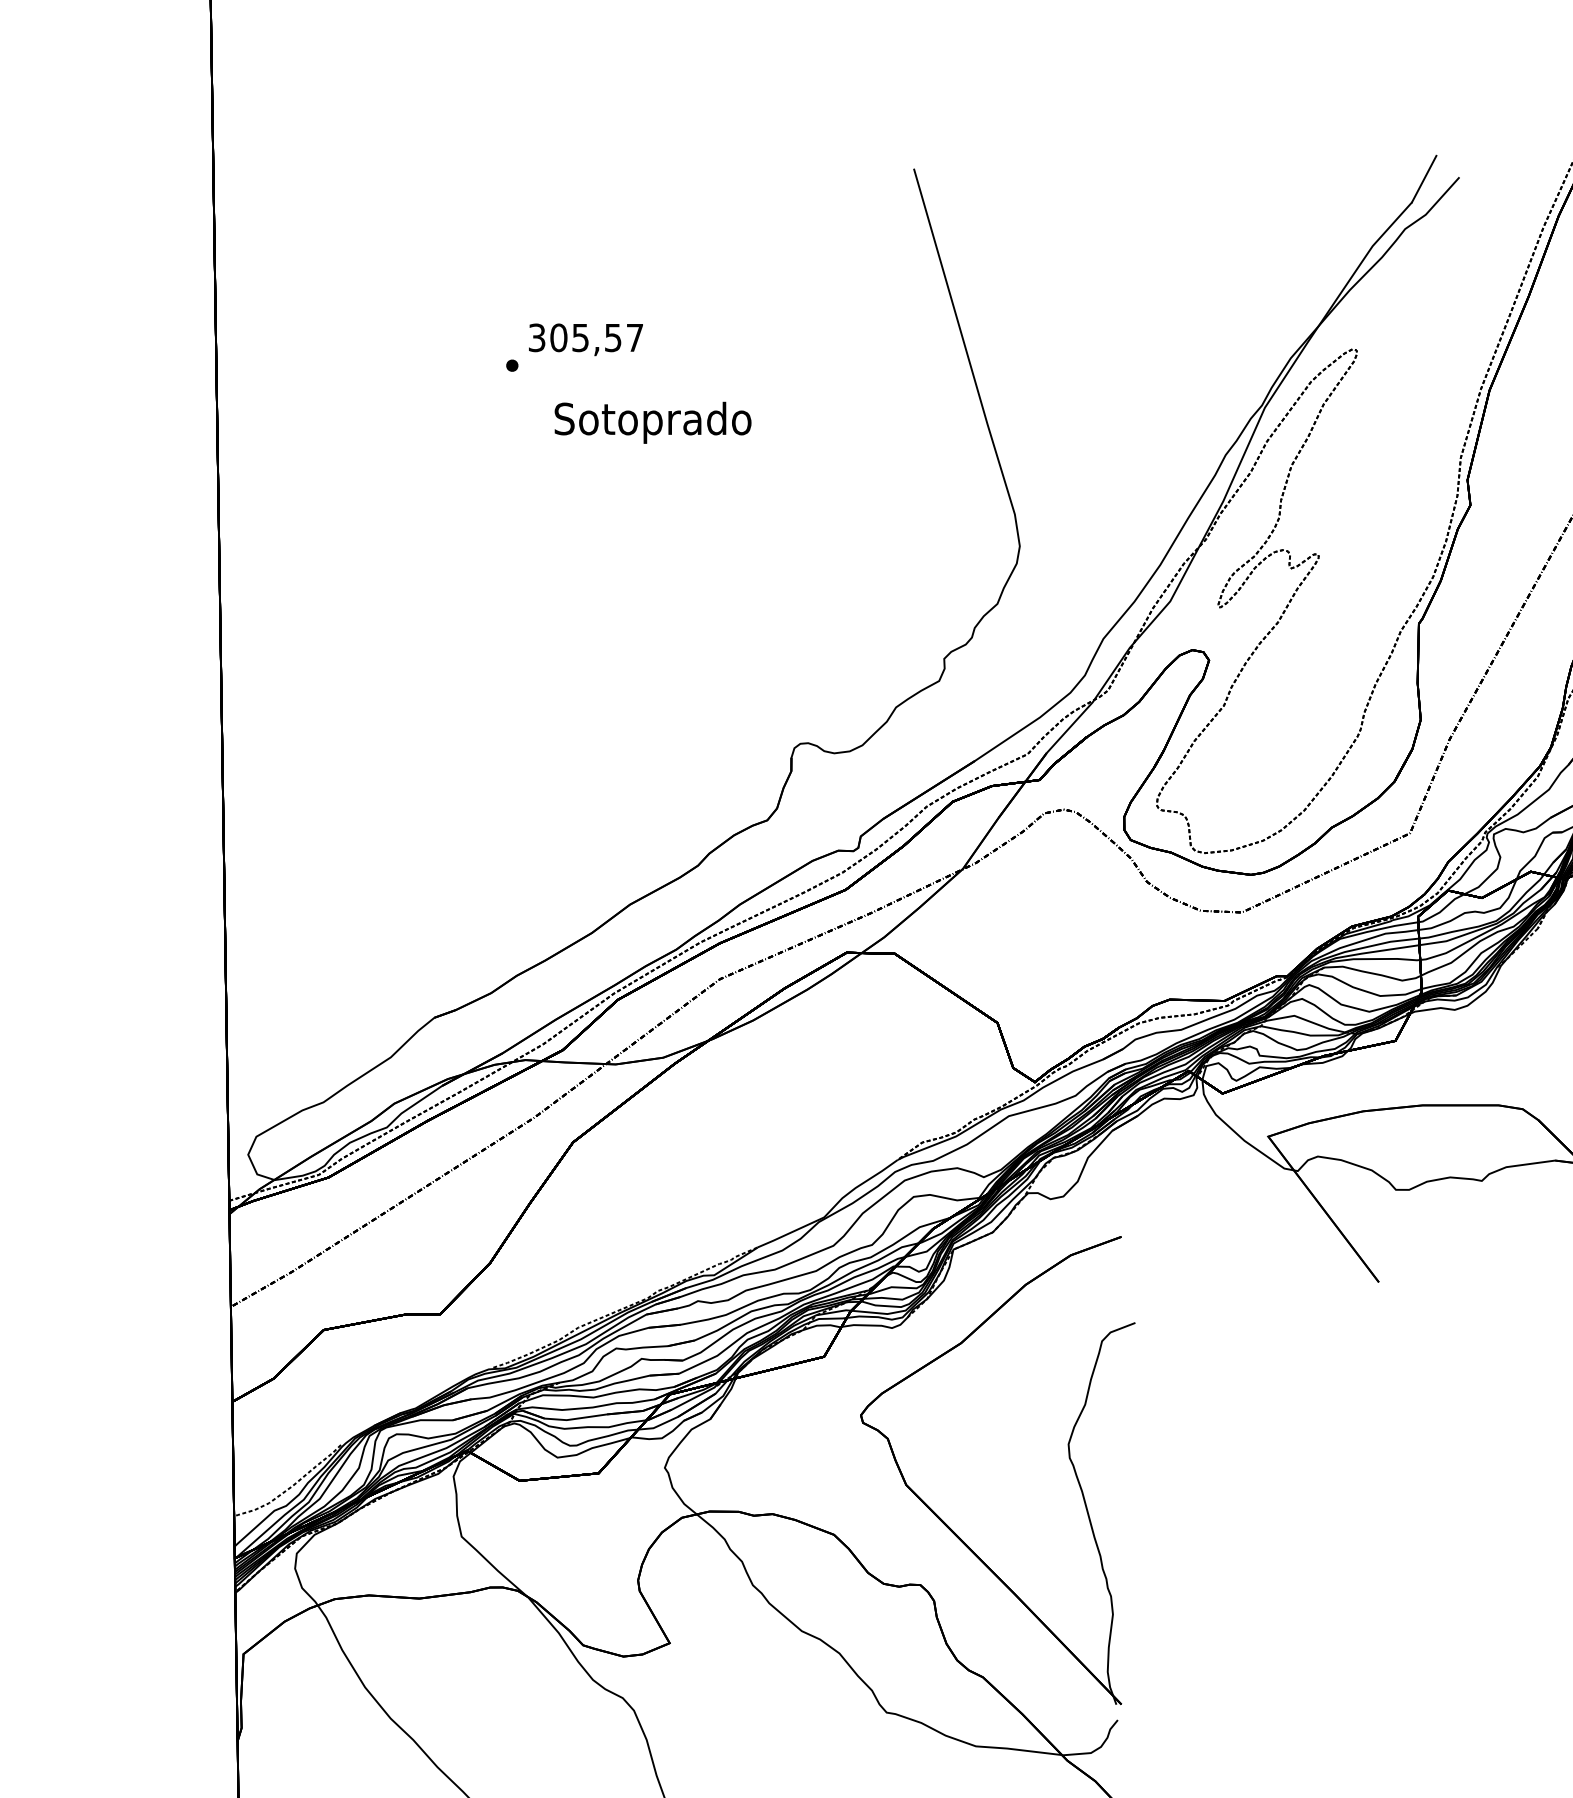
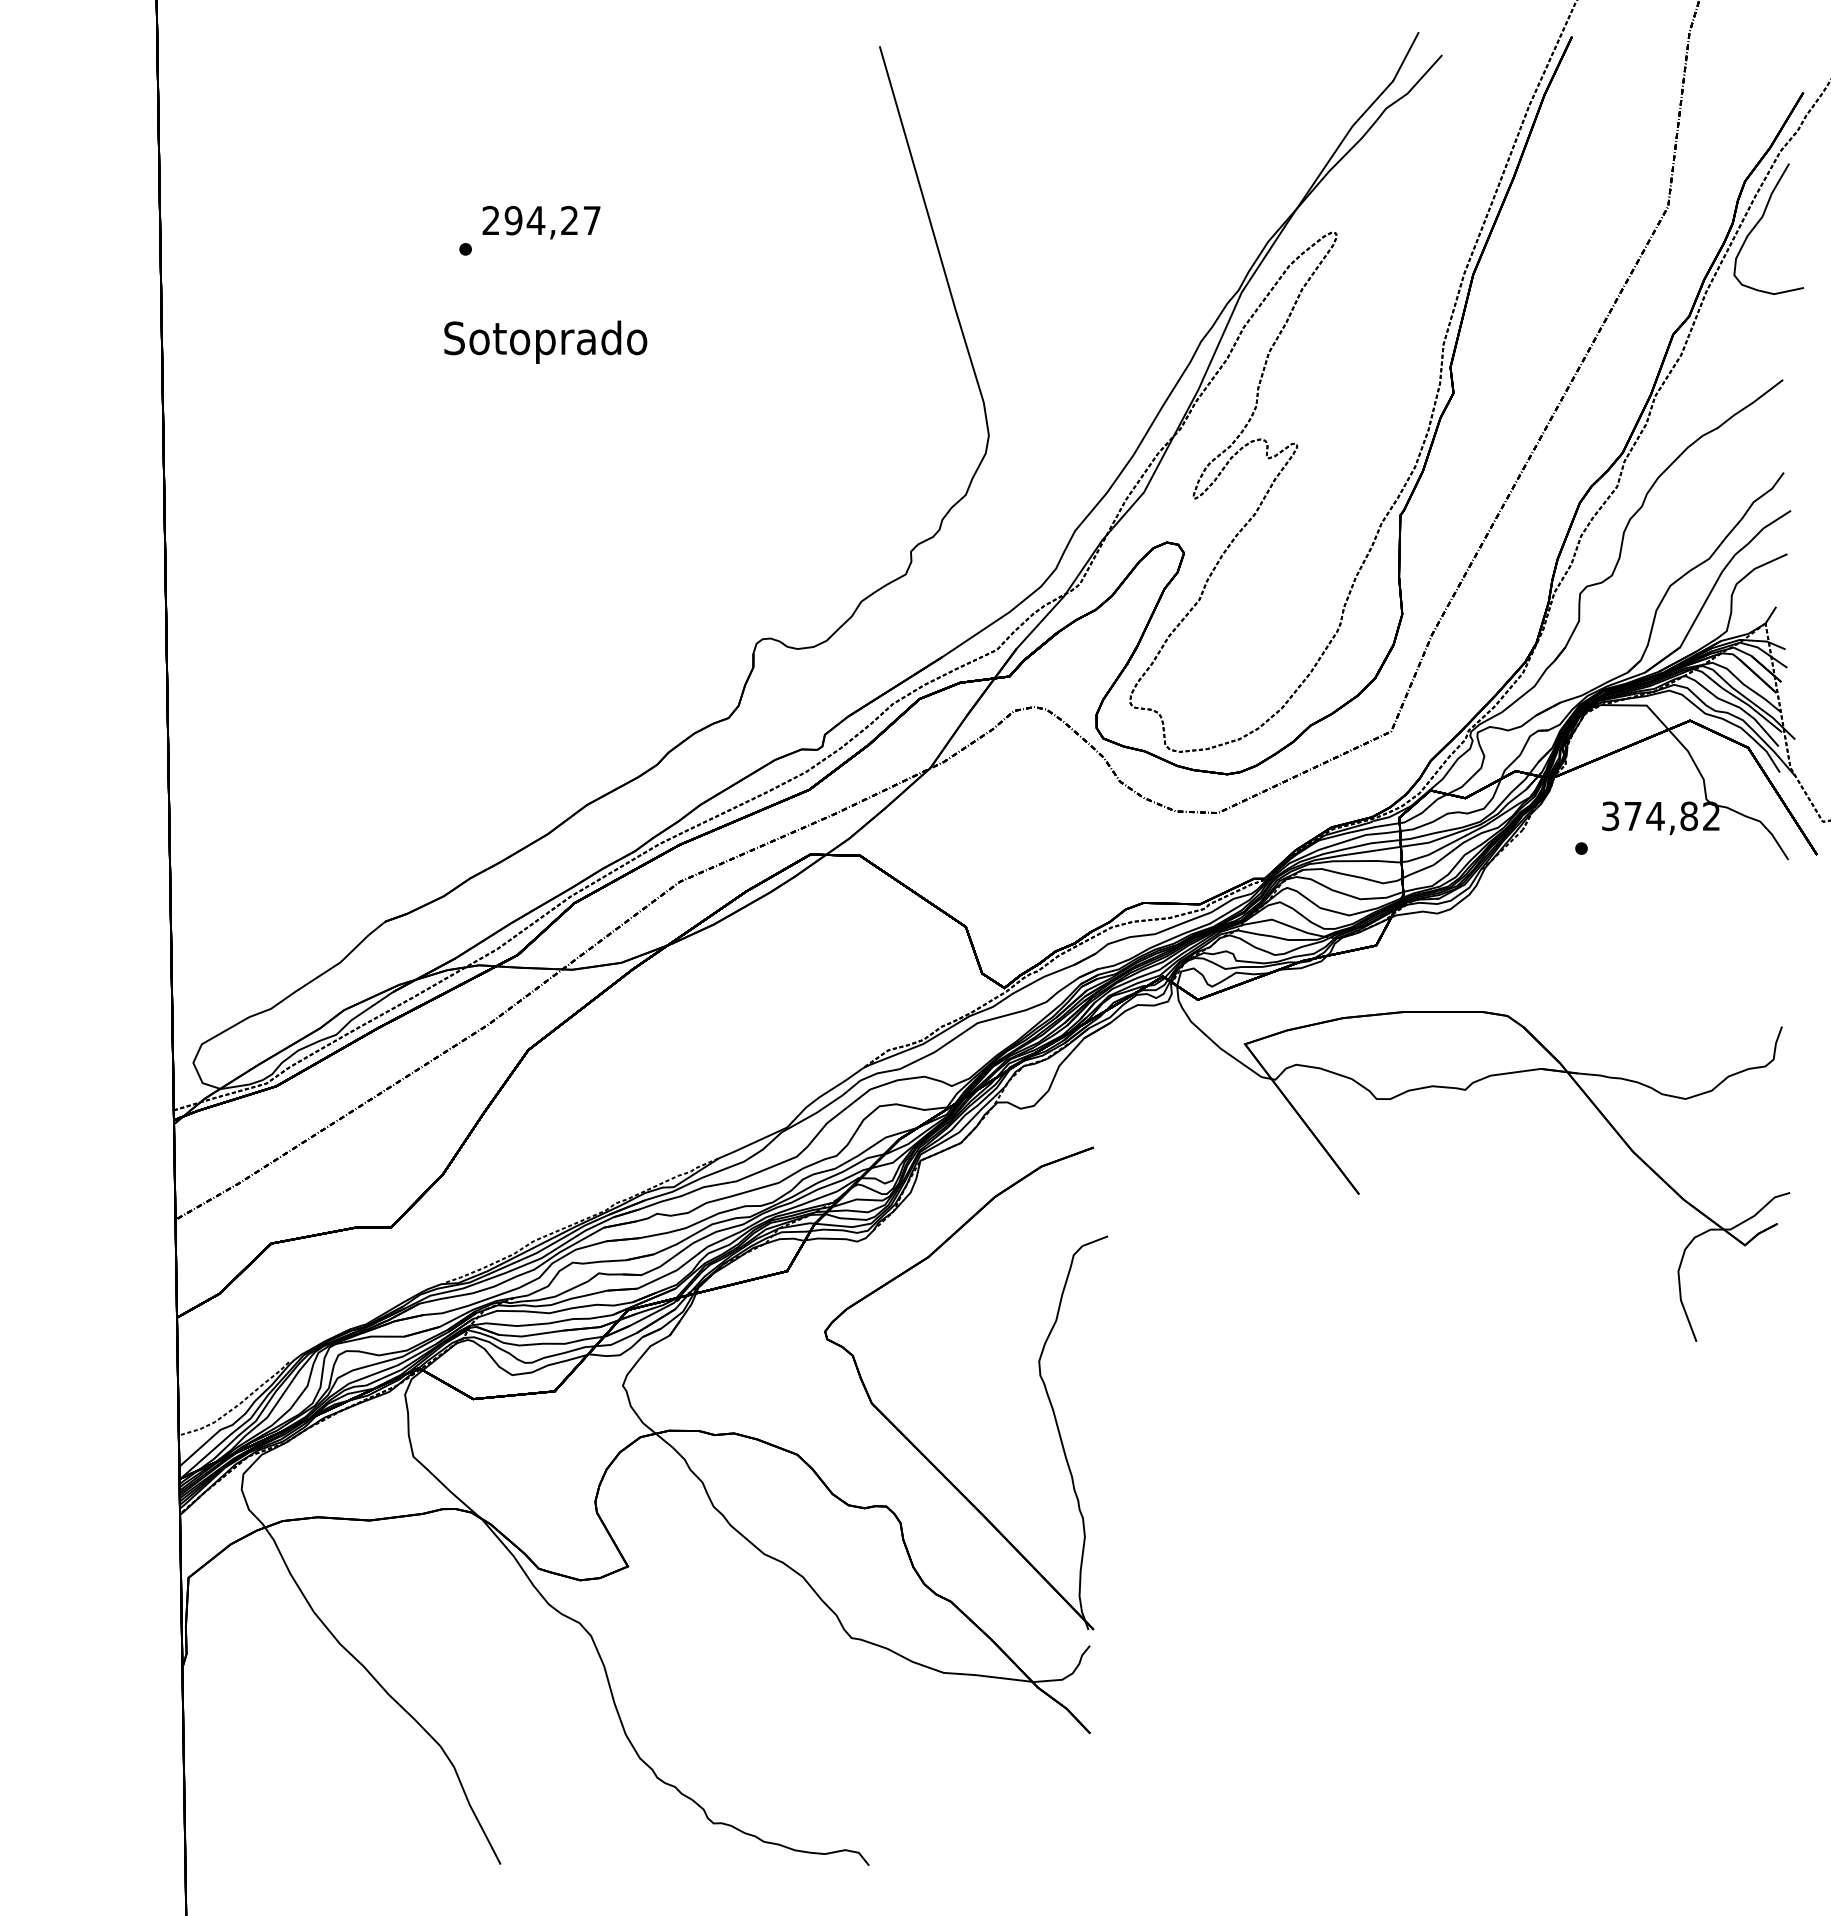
text: (574, 337) -> (529, 220), 305,57 -> 294,27
text: (652, 422) -> (545, 341), moved

